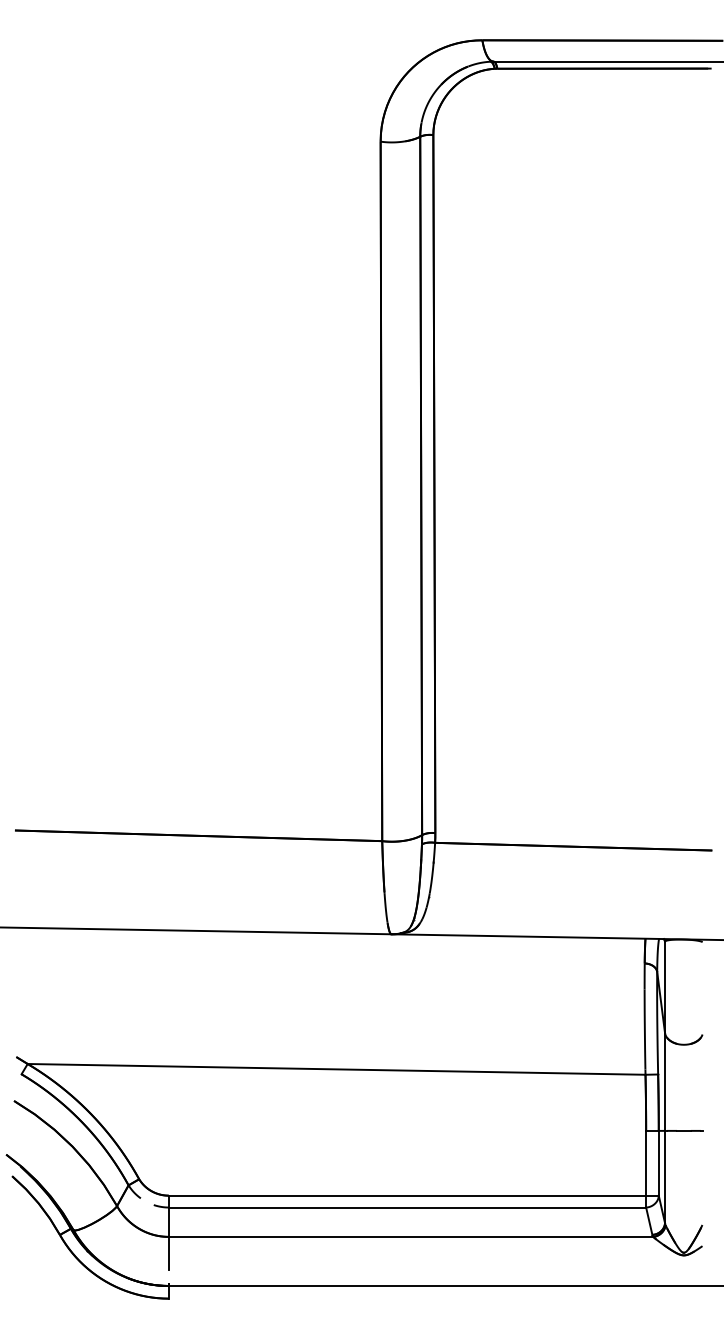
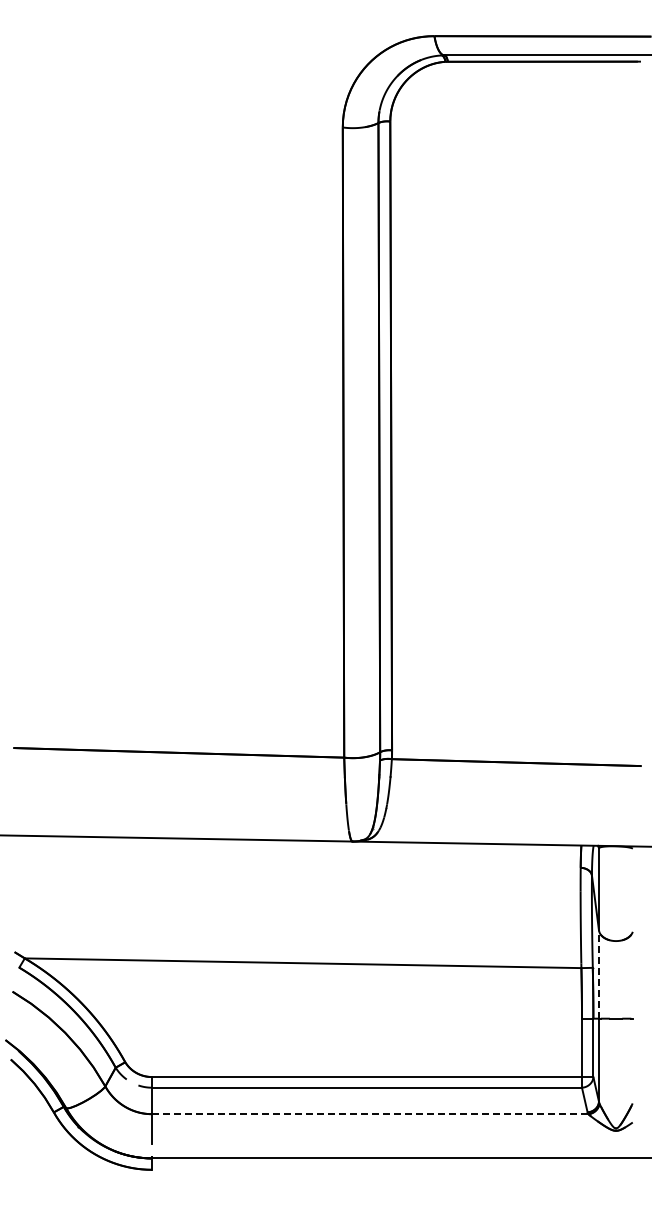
line: (664, 1081) -> (598, 974), solid -> dashed
line: (411, 1237) -> (370, 1114), solid -> dashed

